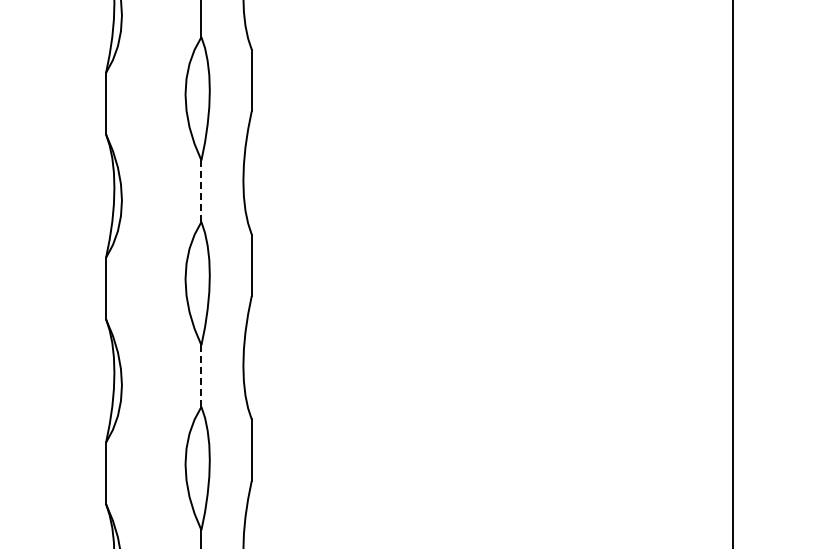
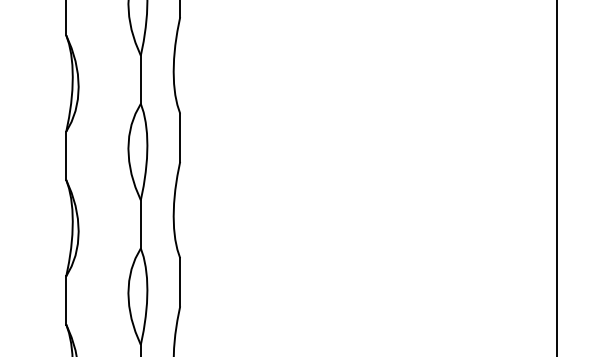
line: (201, 191) -> (140, 79), dashed -> solid
line: (201, 376) -> (140, 224), dashed -> solid

